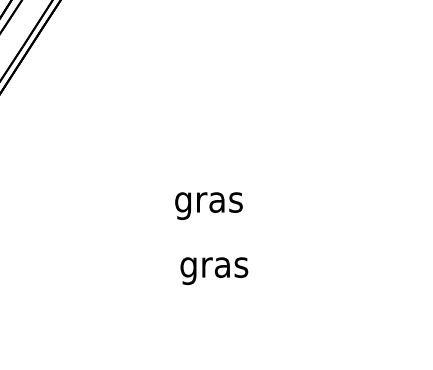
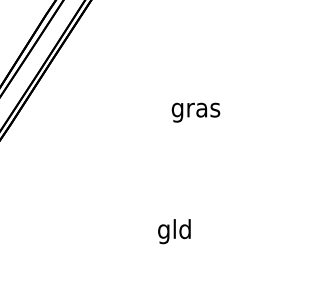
text: (208, 205) -> (195, 112), moved
text: (213, 267) -> (174, 231), gras -> gld

